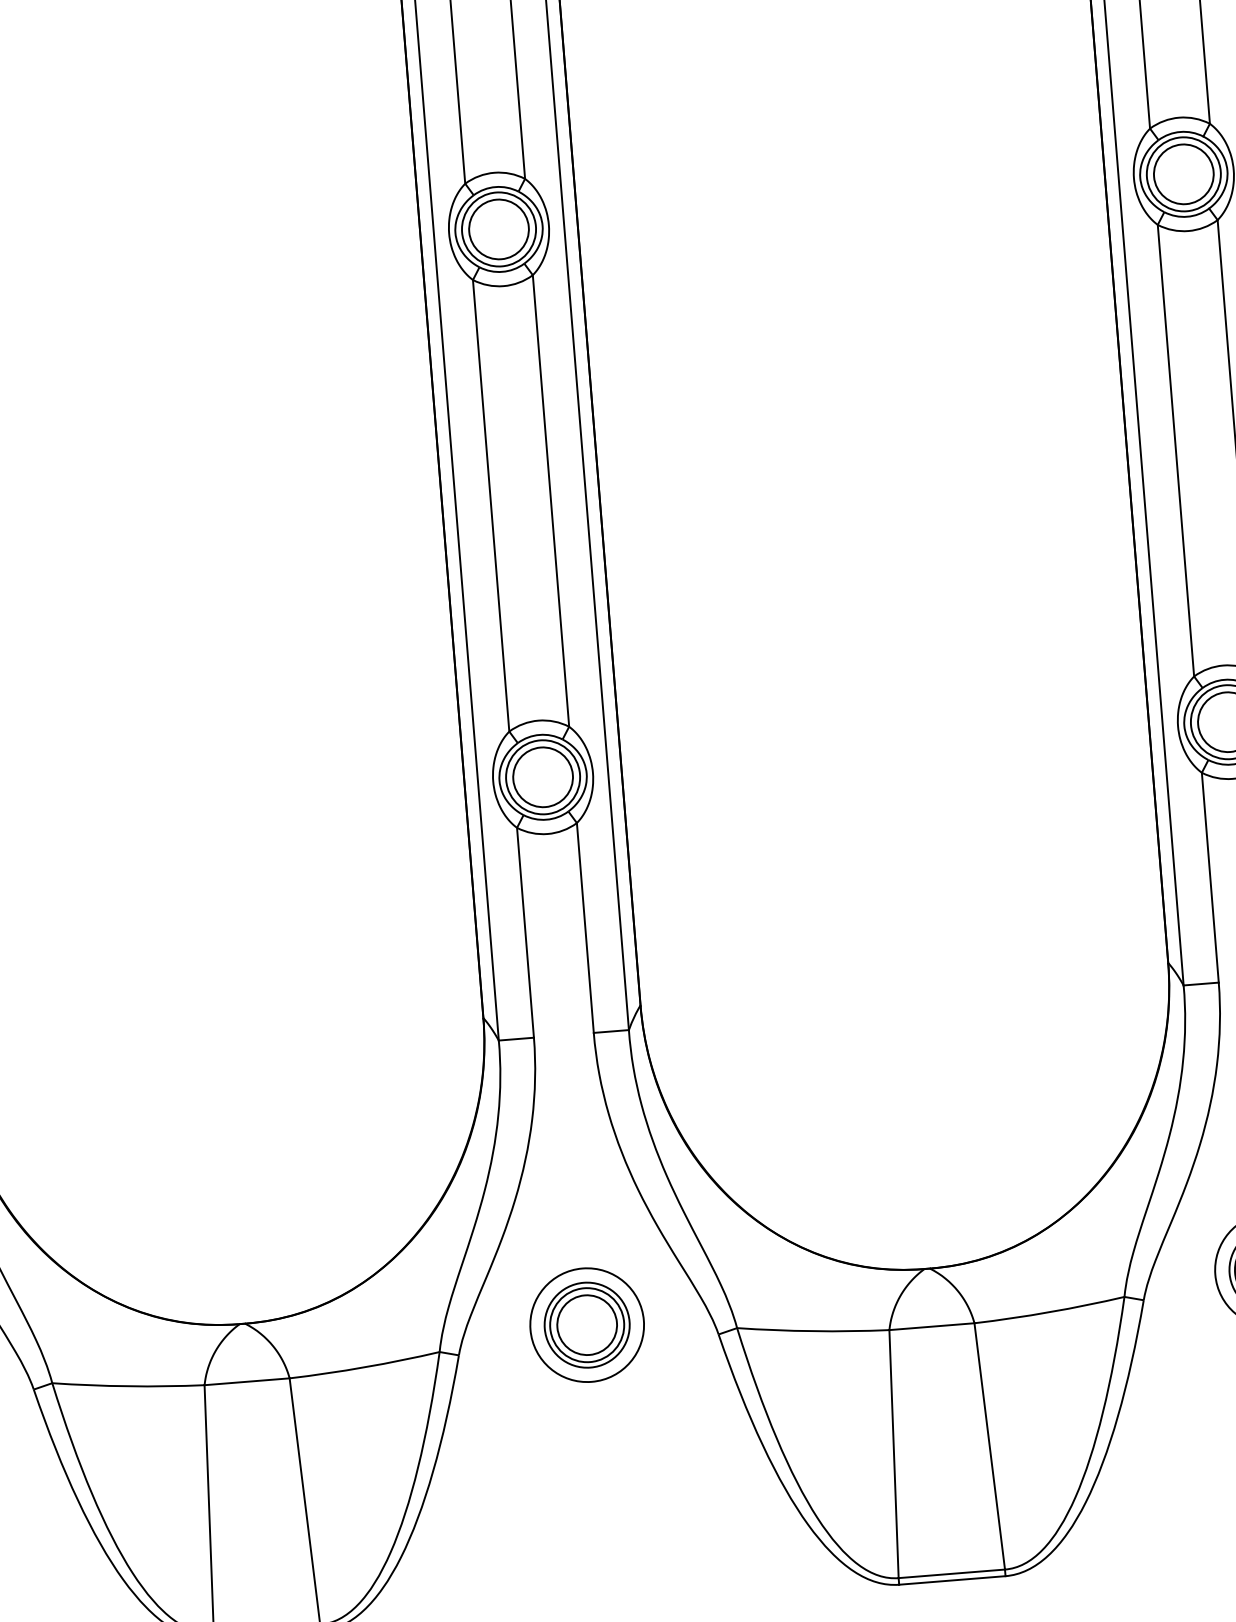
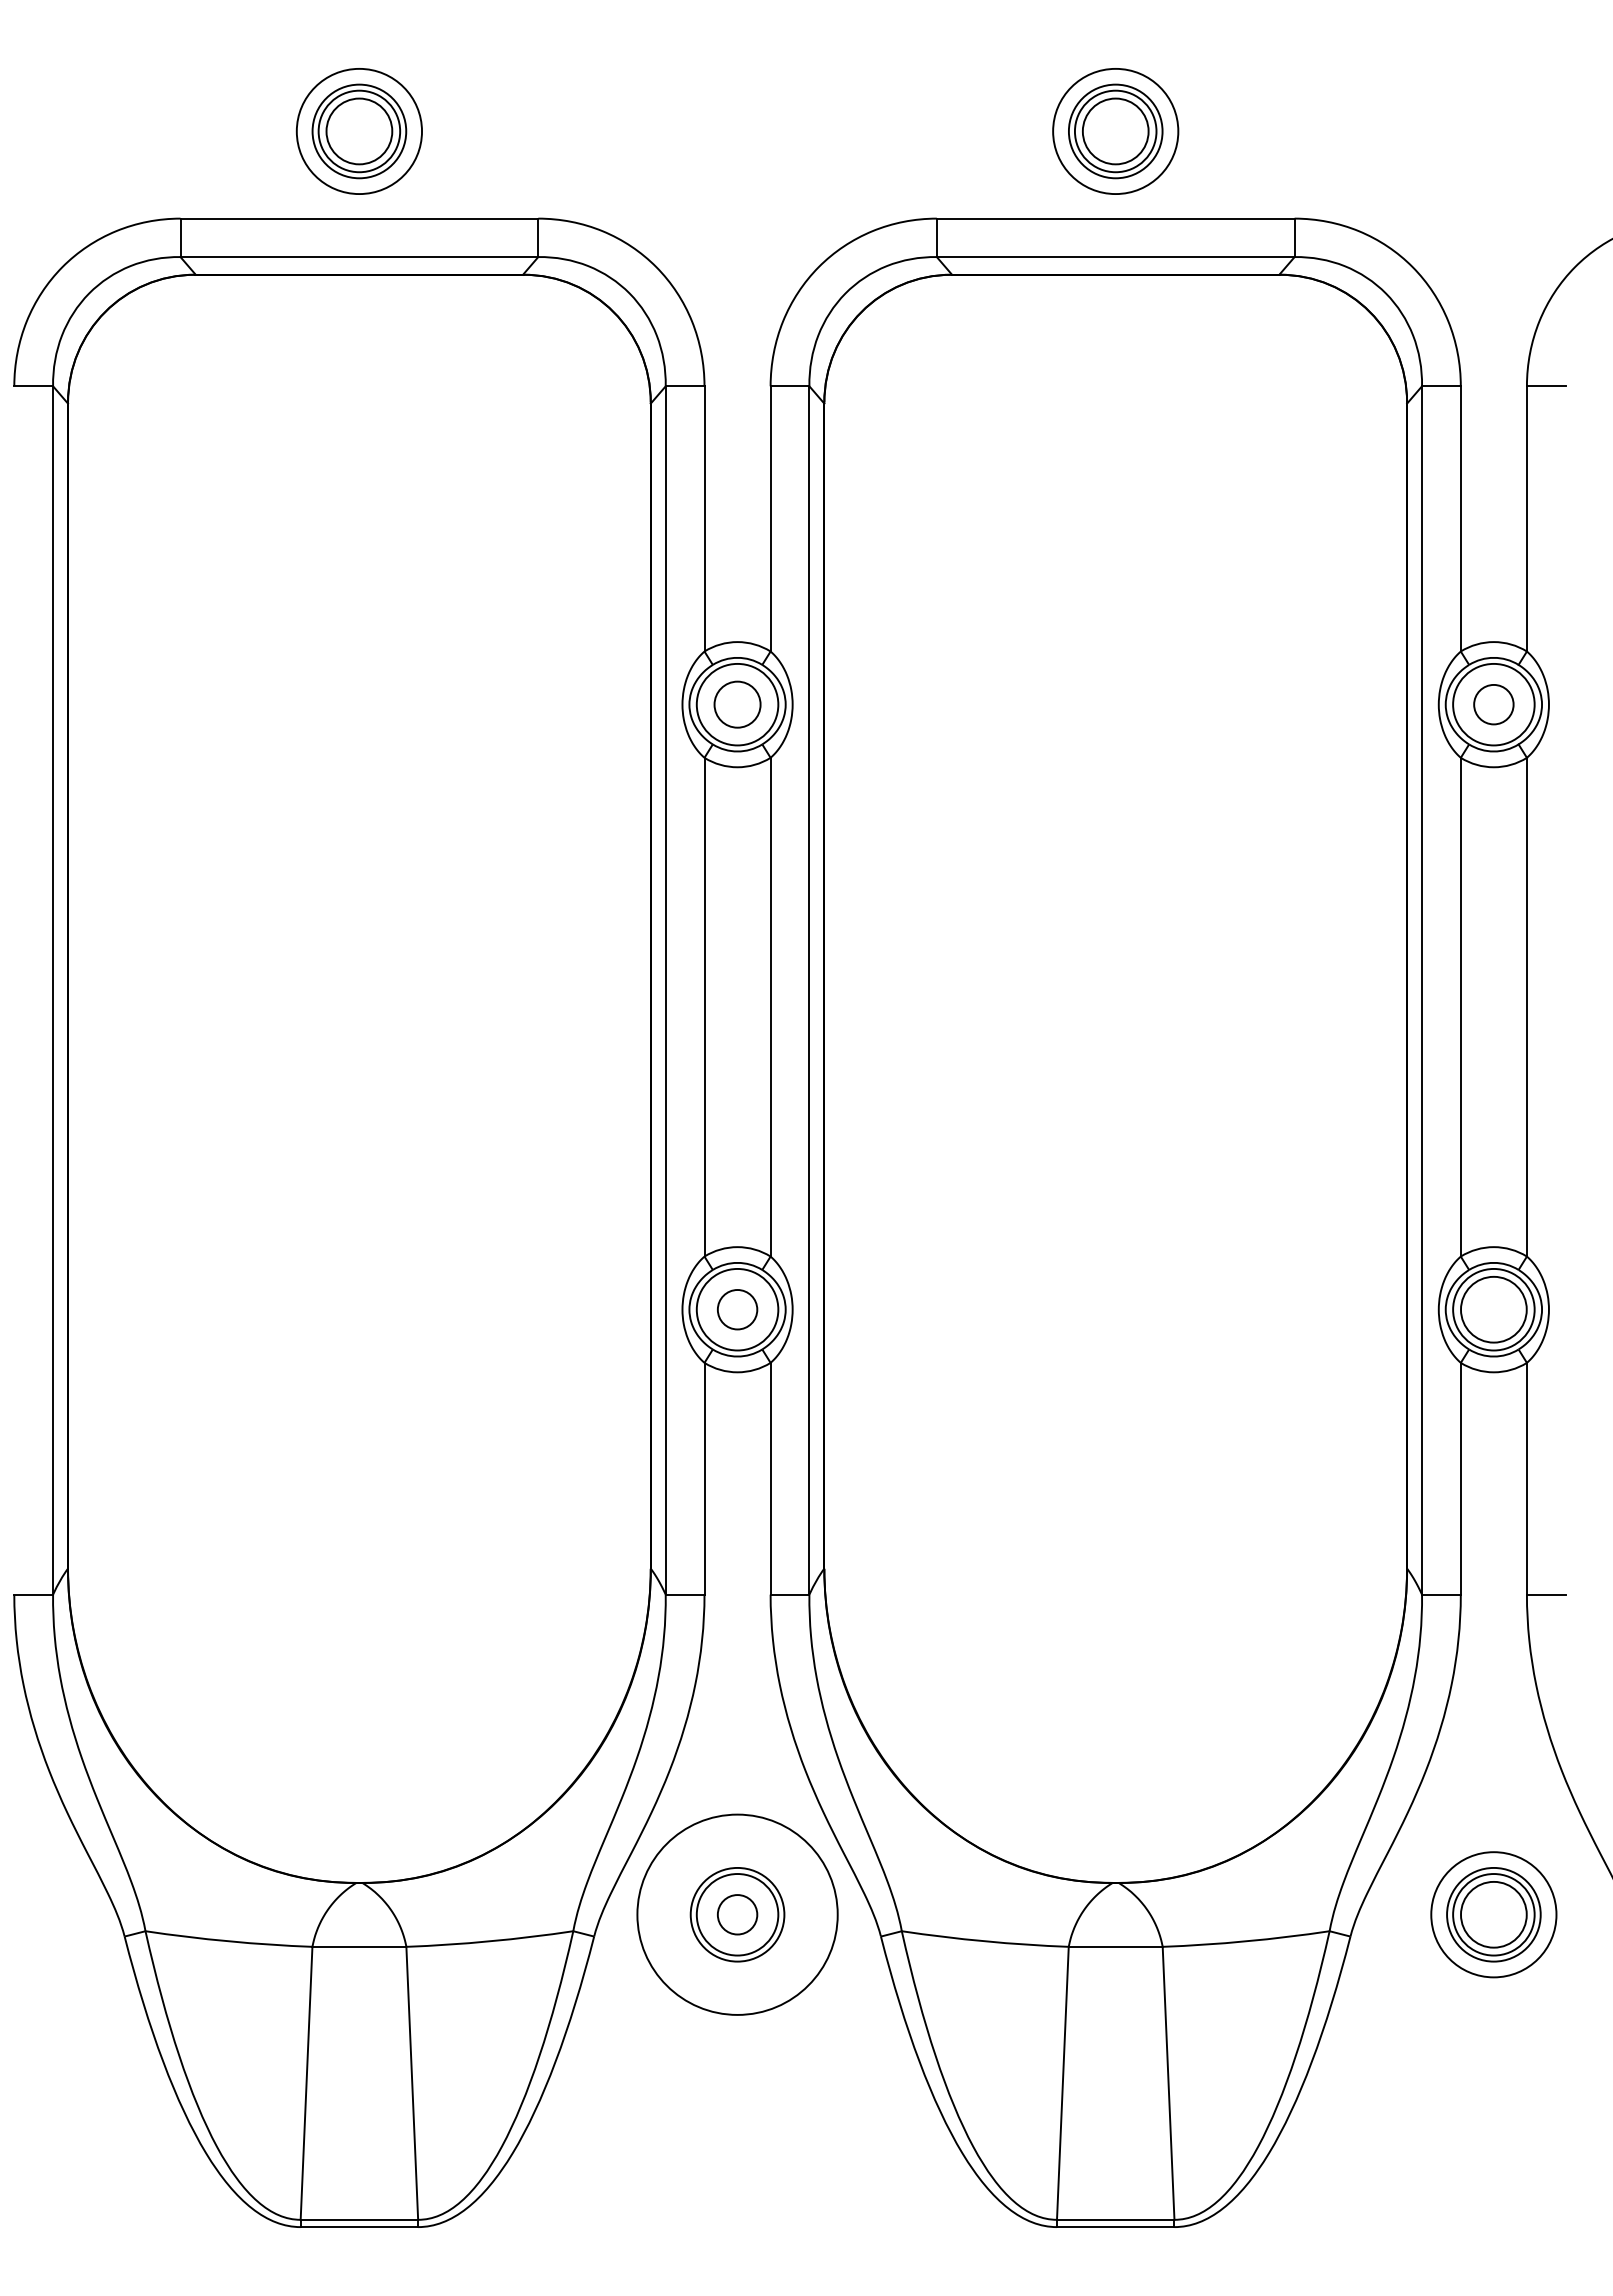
circle: (1183, 174) -> (1493, 704), size x0.6
circle: (498, 229) -> (737, 704), size x0.7
circle: (543, 777) -> (737, 1309), size x0.6
circle: (587, 1324) -> (737, 1914), size x0.6
circle: (587, 1324) -> (737, 1914), size x1.6

